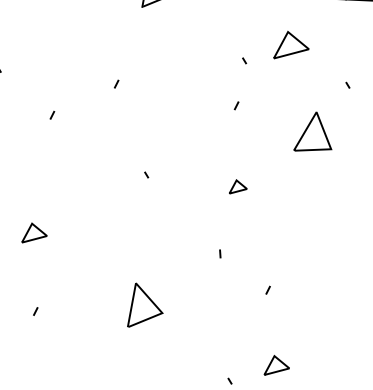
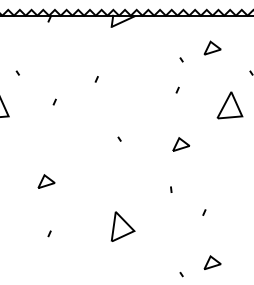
part: (291, 44) -> (212, 47), size x0.71
part: (238, 187) -> (181, 144), size x1.43

